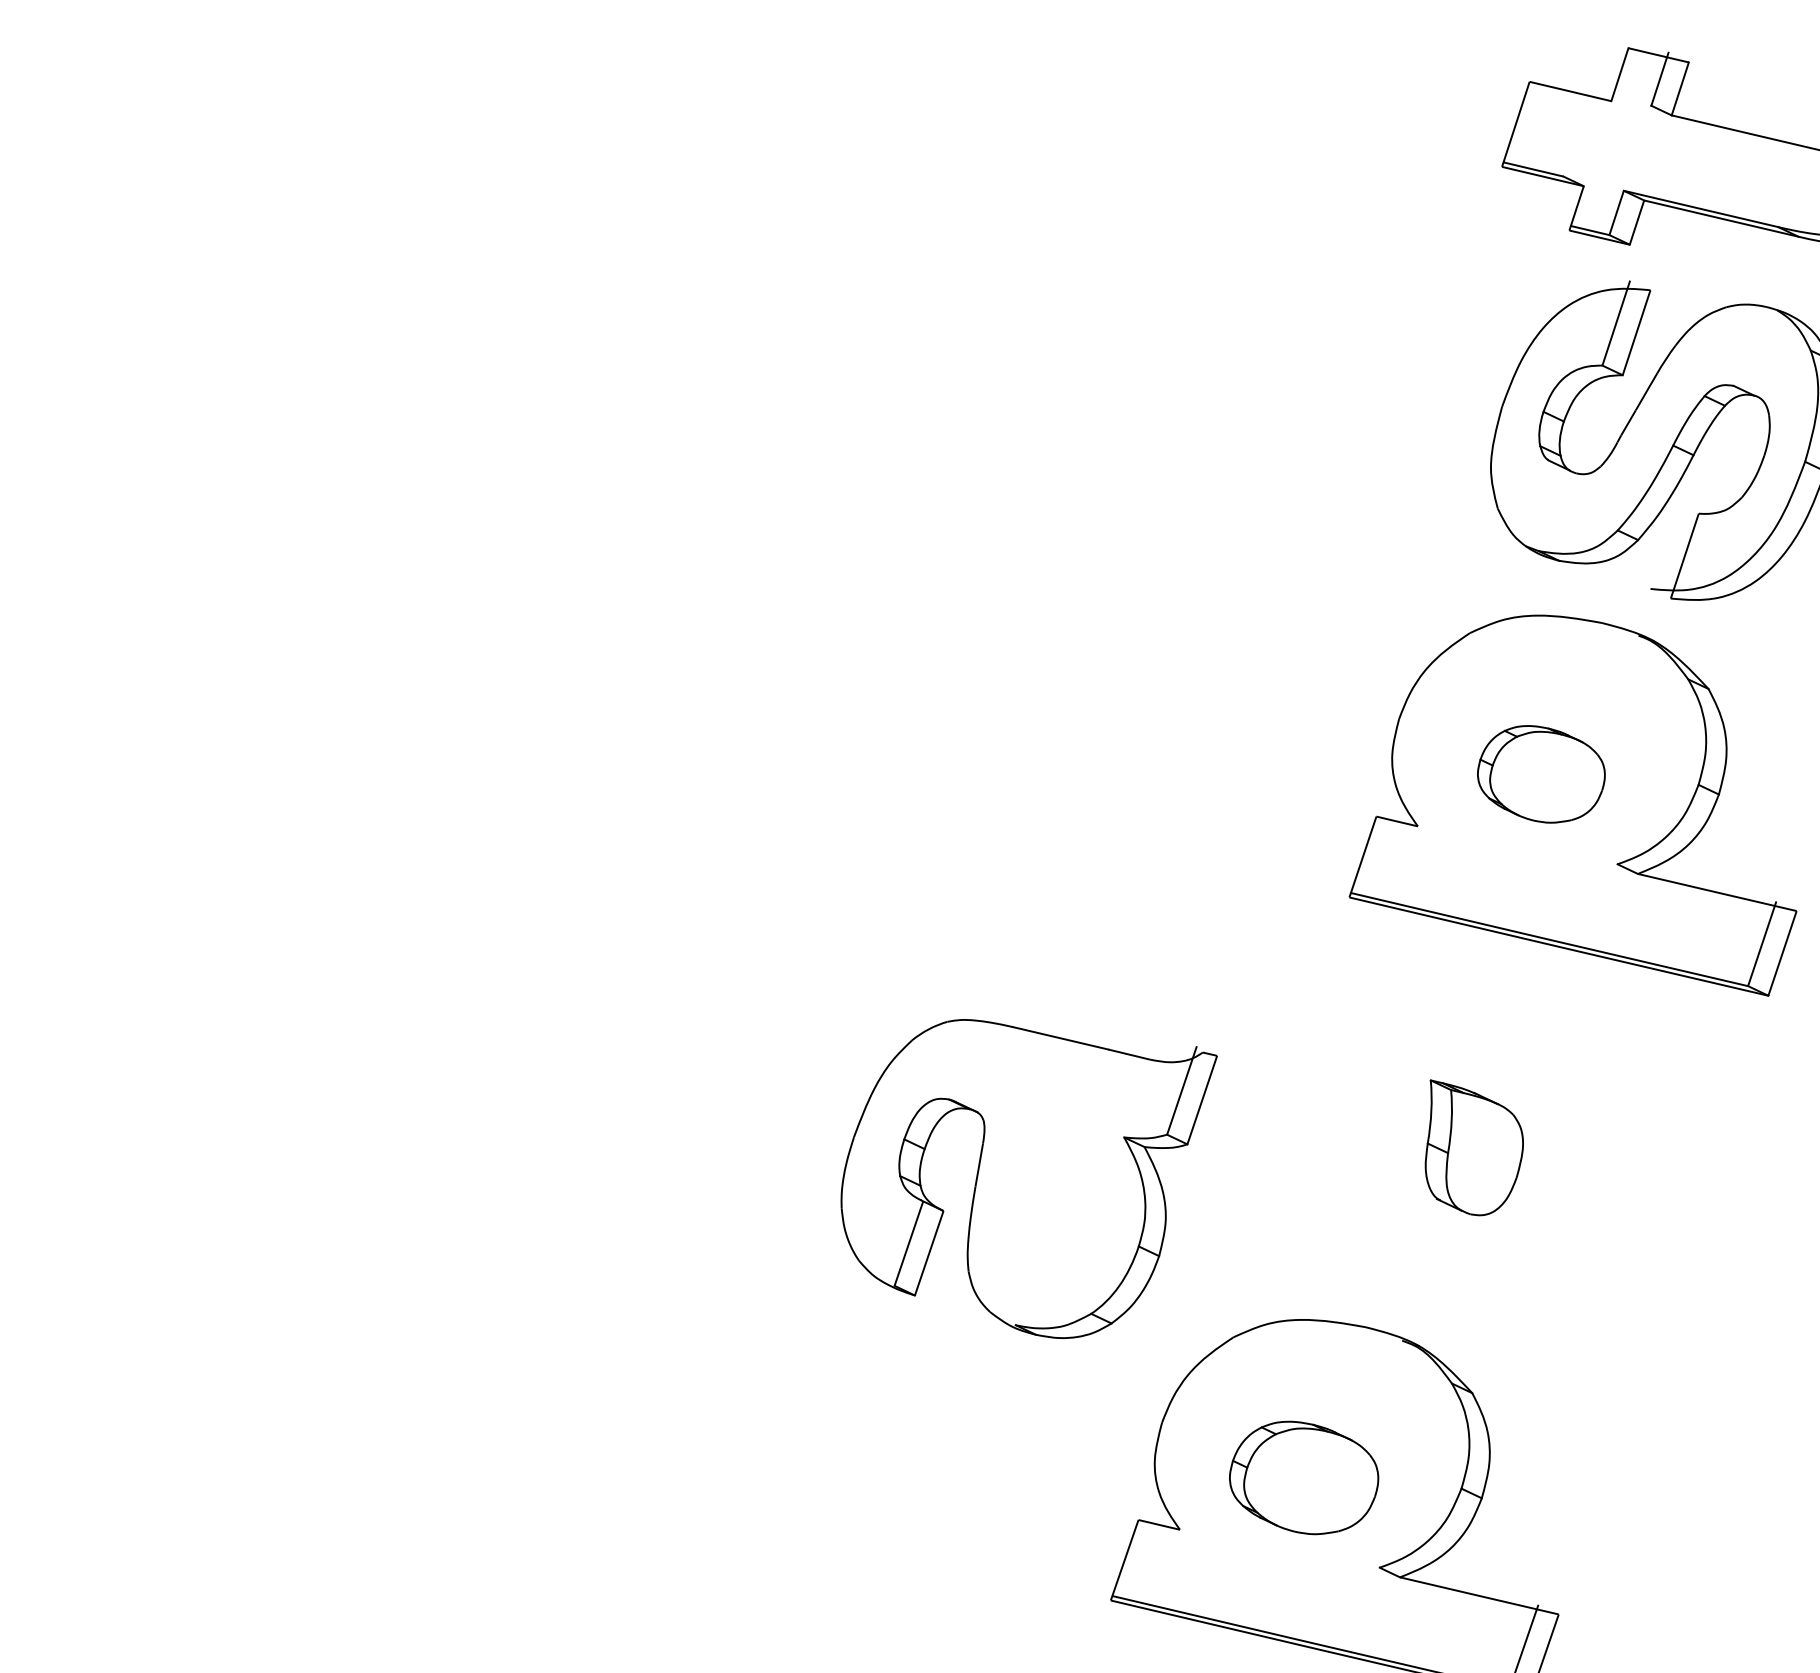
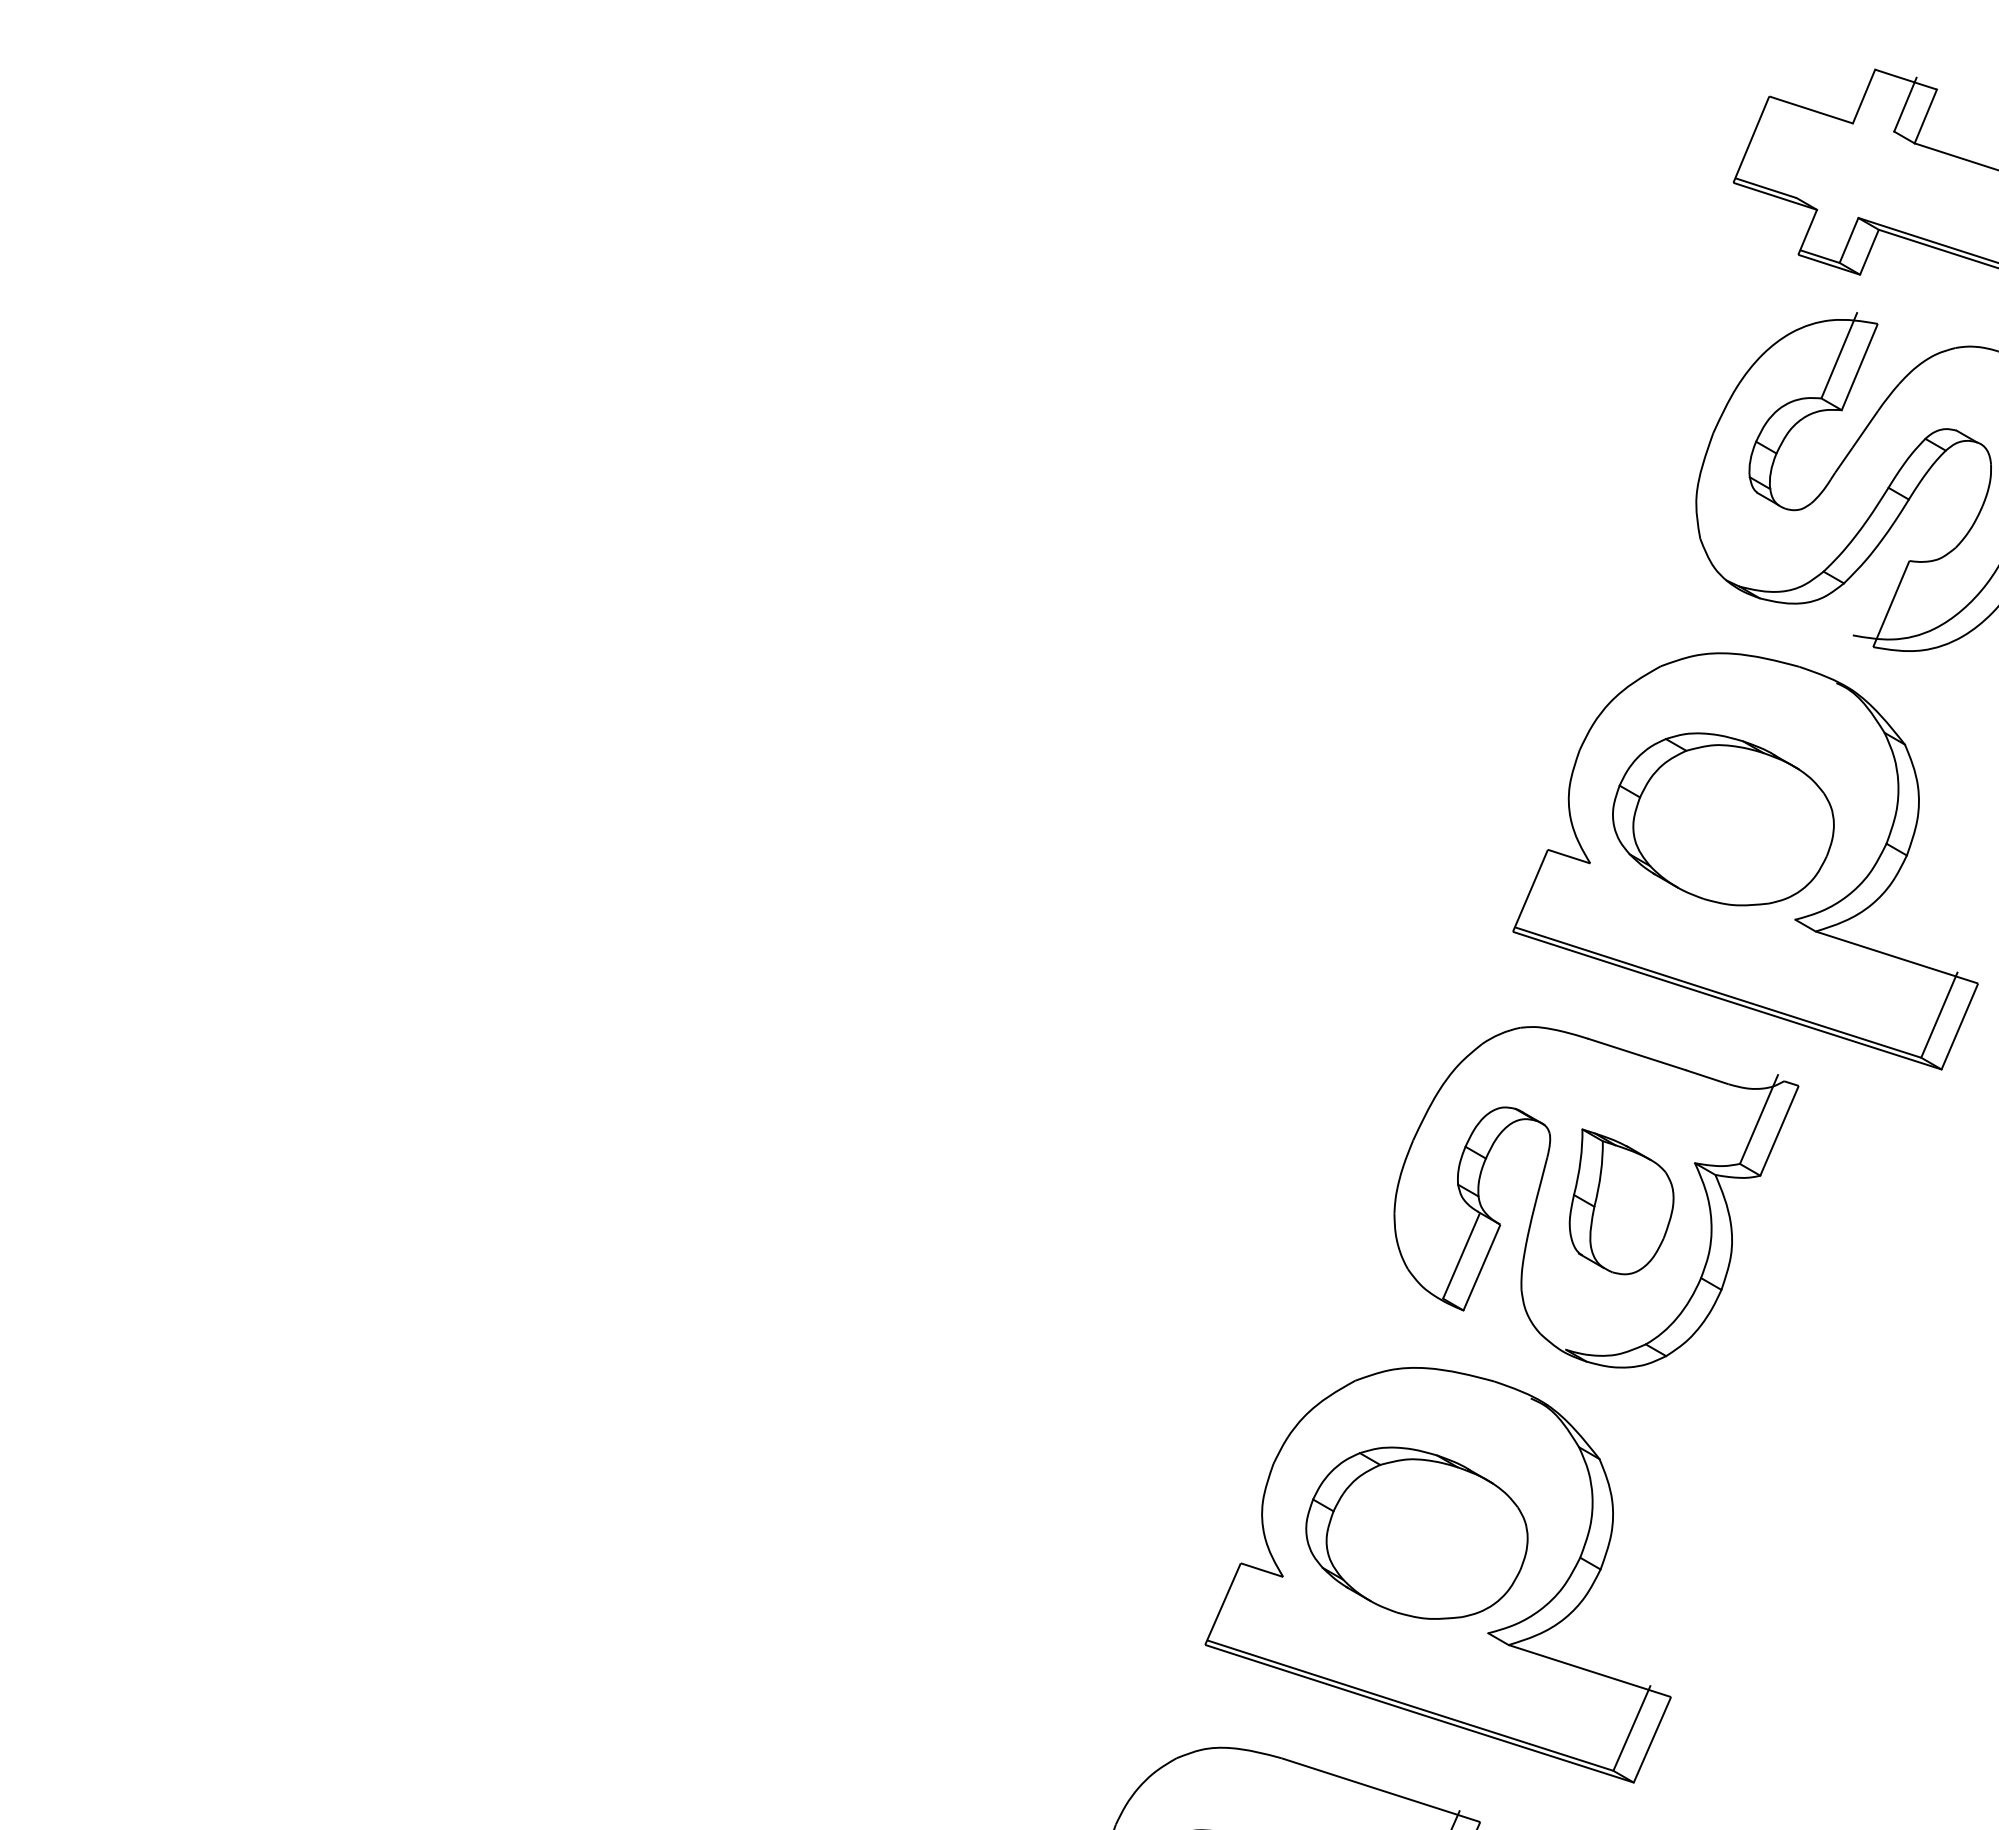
part: (1541, 774) -> (1723, 819), size x1.67
part: (1033, 1177) -> (1596, 1197), moved
part: (1303, 1477) -> (1416, 1532), size x1.43

